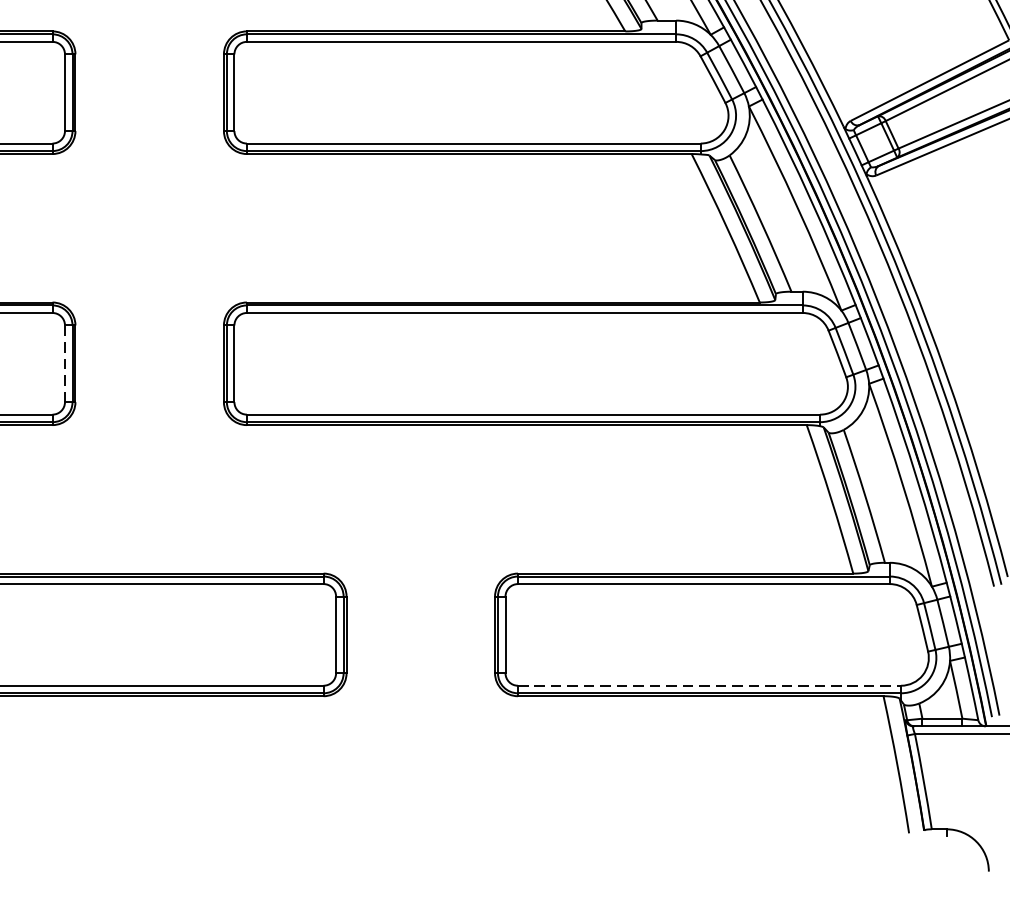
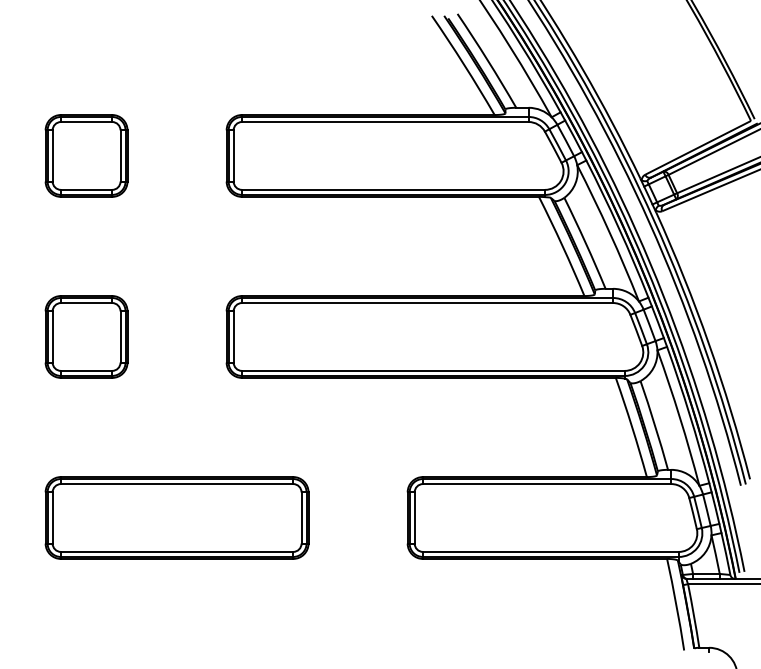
line: (64, 363) -> (120, 336), dashed -> solid
line: (708, 685) -> (550, 551), dashed -> solid

